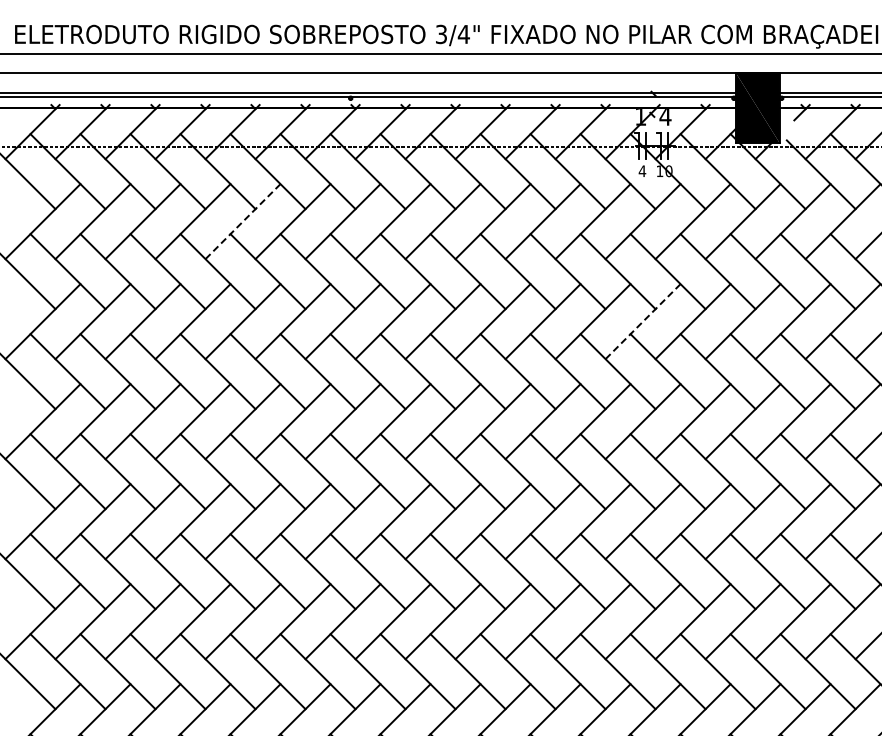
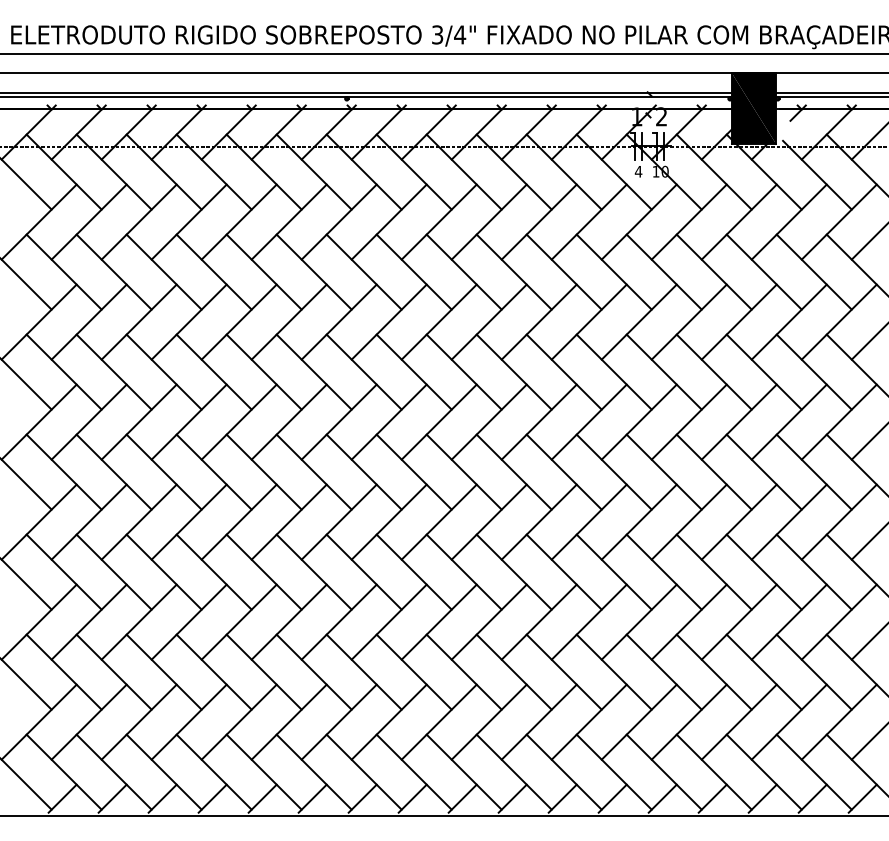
text: (665, 116) -> (661, 116), 4 -> 2
line: (242, 222) -> (238, 222), dashed -> solid
line: (642, 322) -> (638, 322), dashed -> solid

